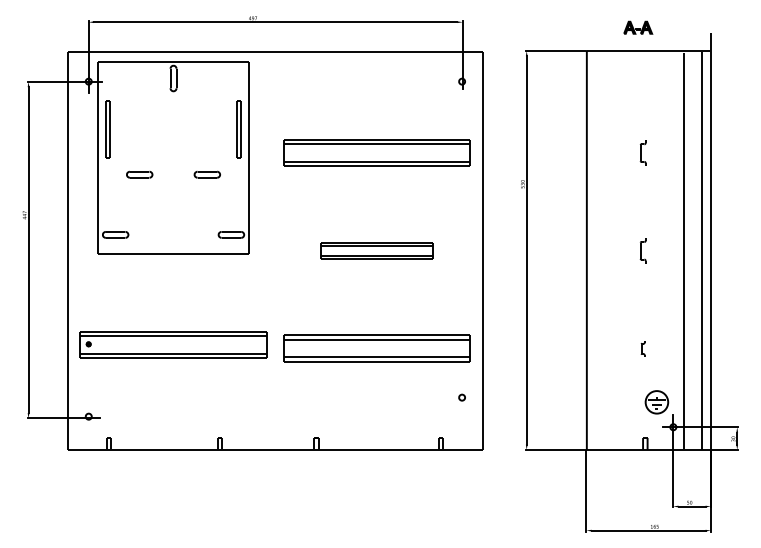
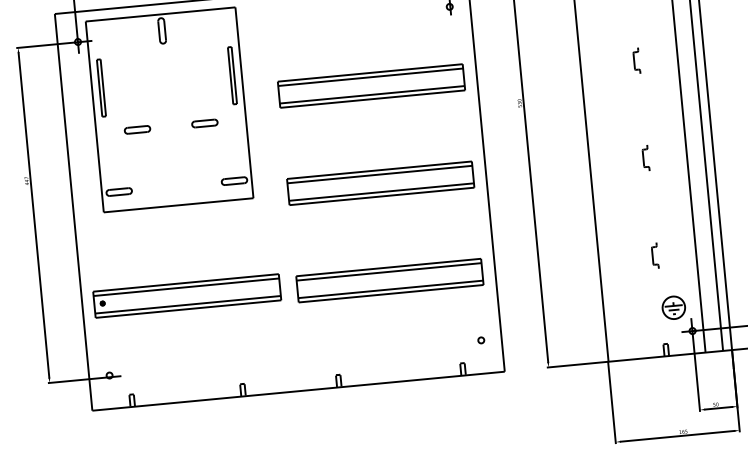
part: (376, 250) -> (380, 183), size x1.67
part: (642, 348) -> (654, 255), size x1.67
part: (461, 397) -> (480, 340), moved

